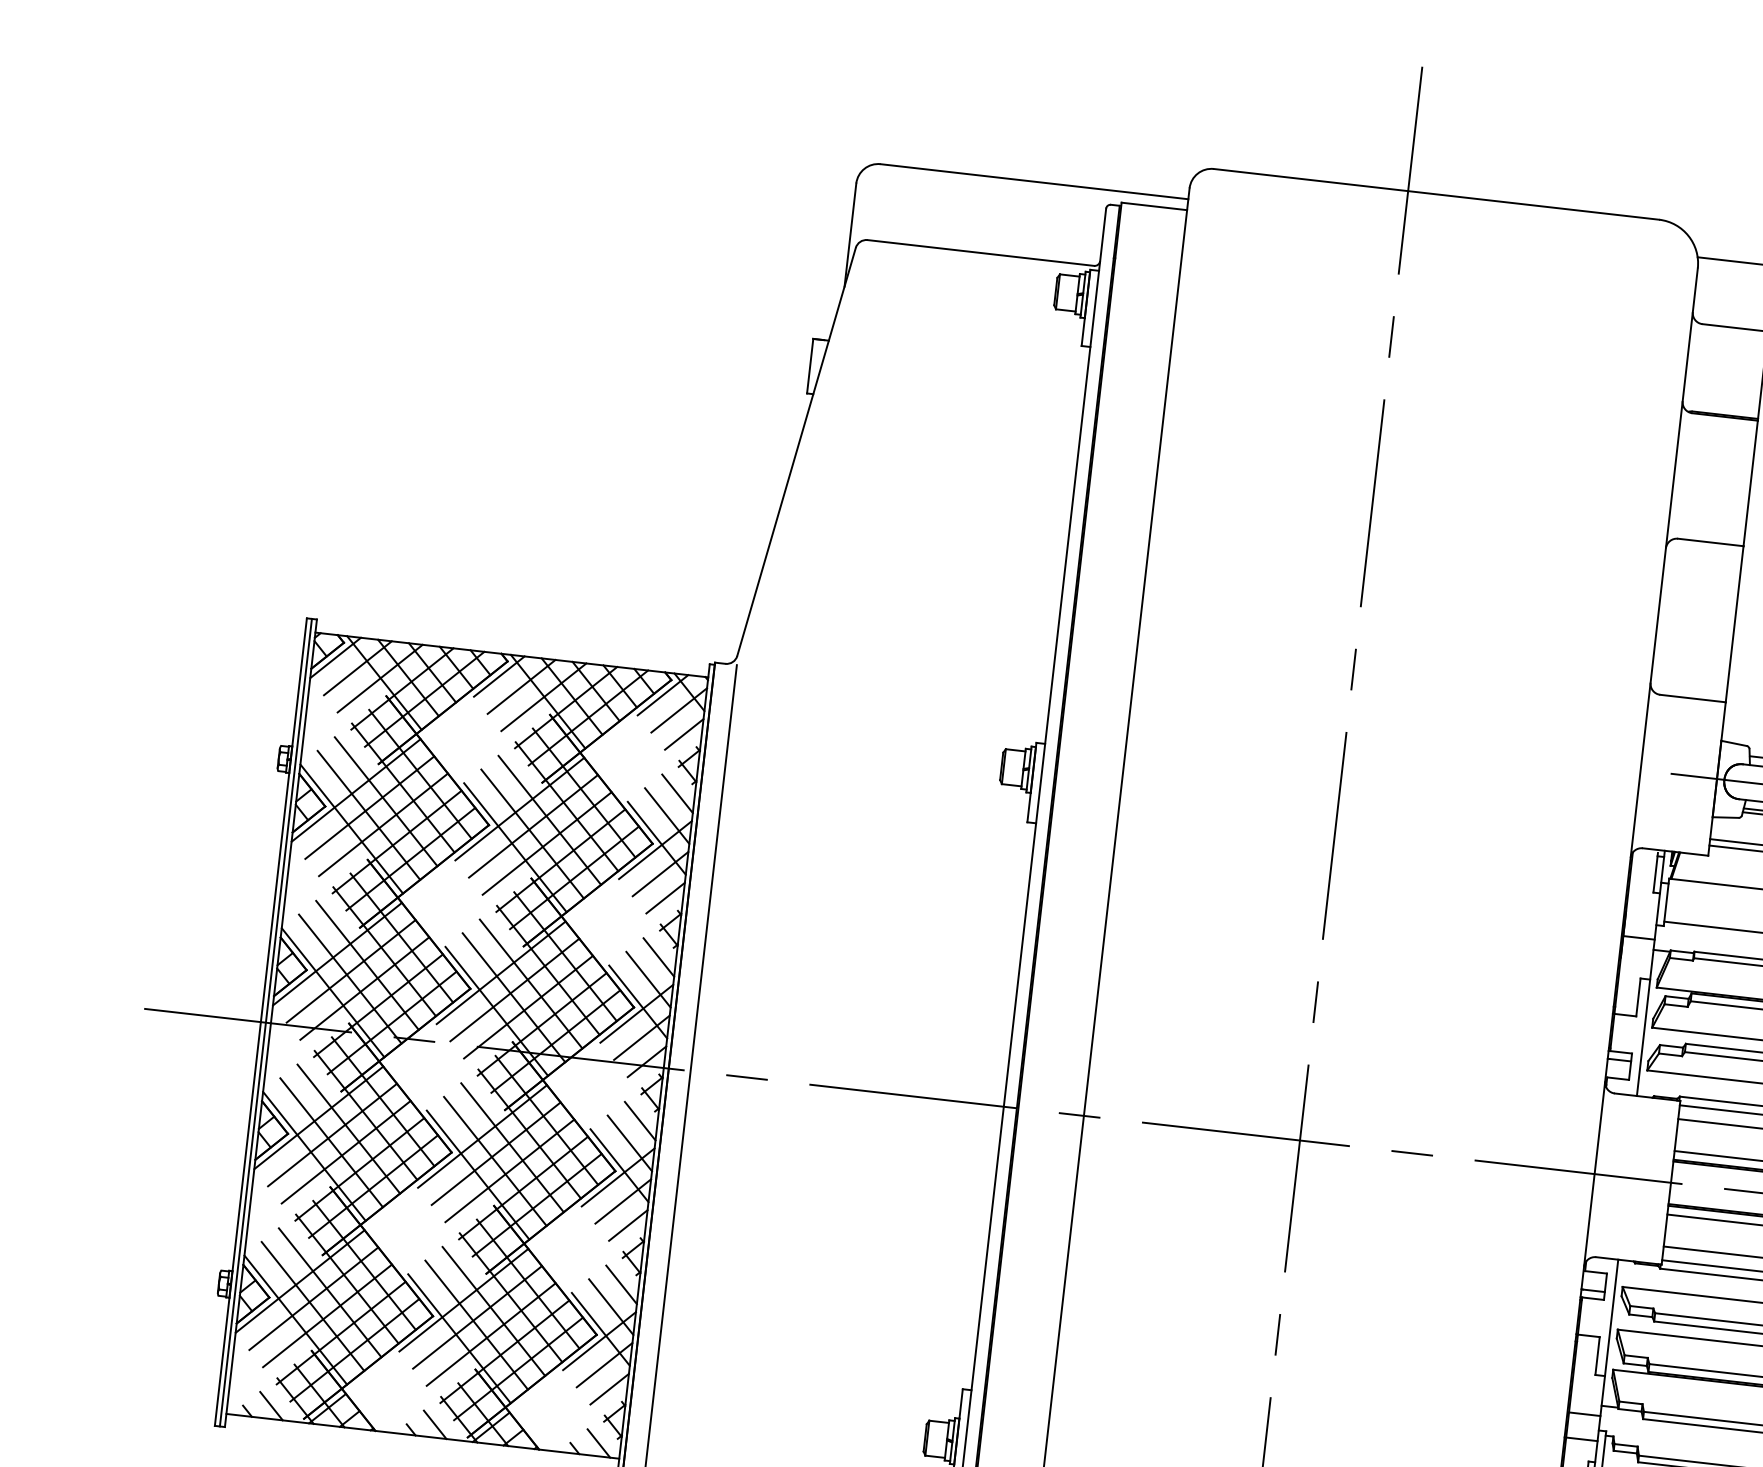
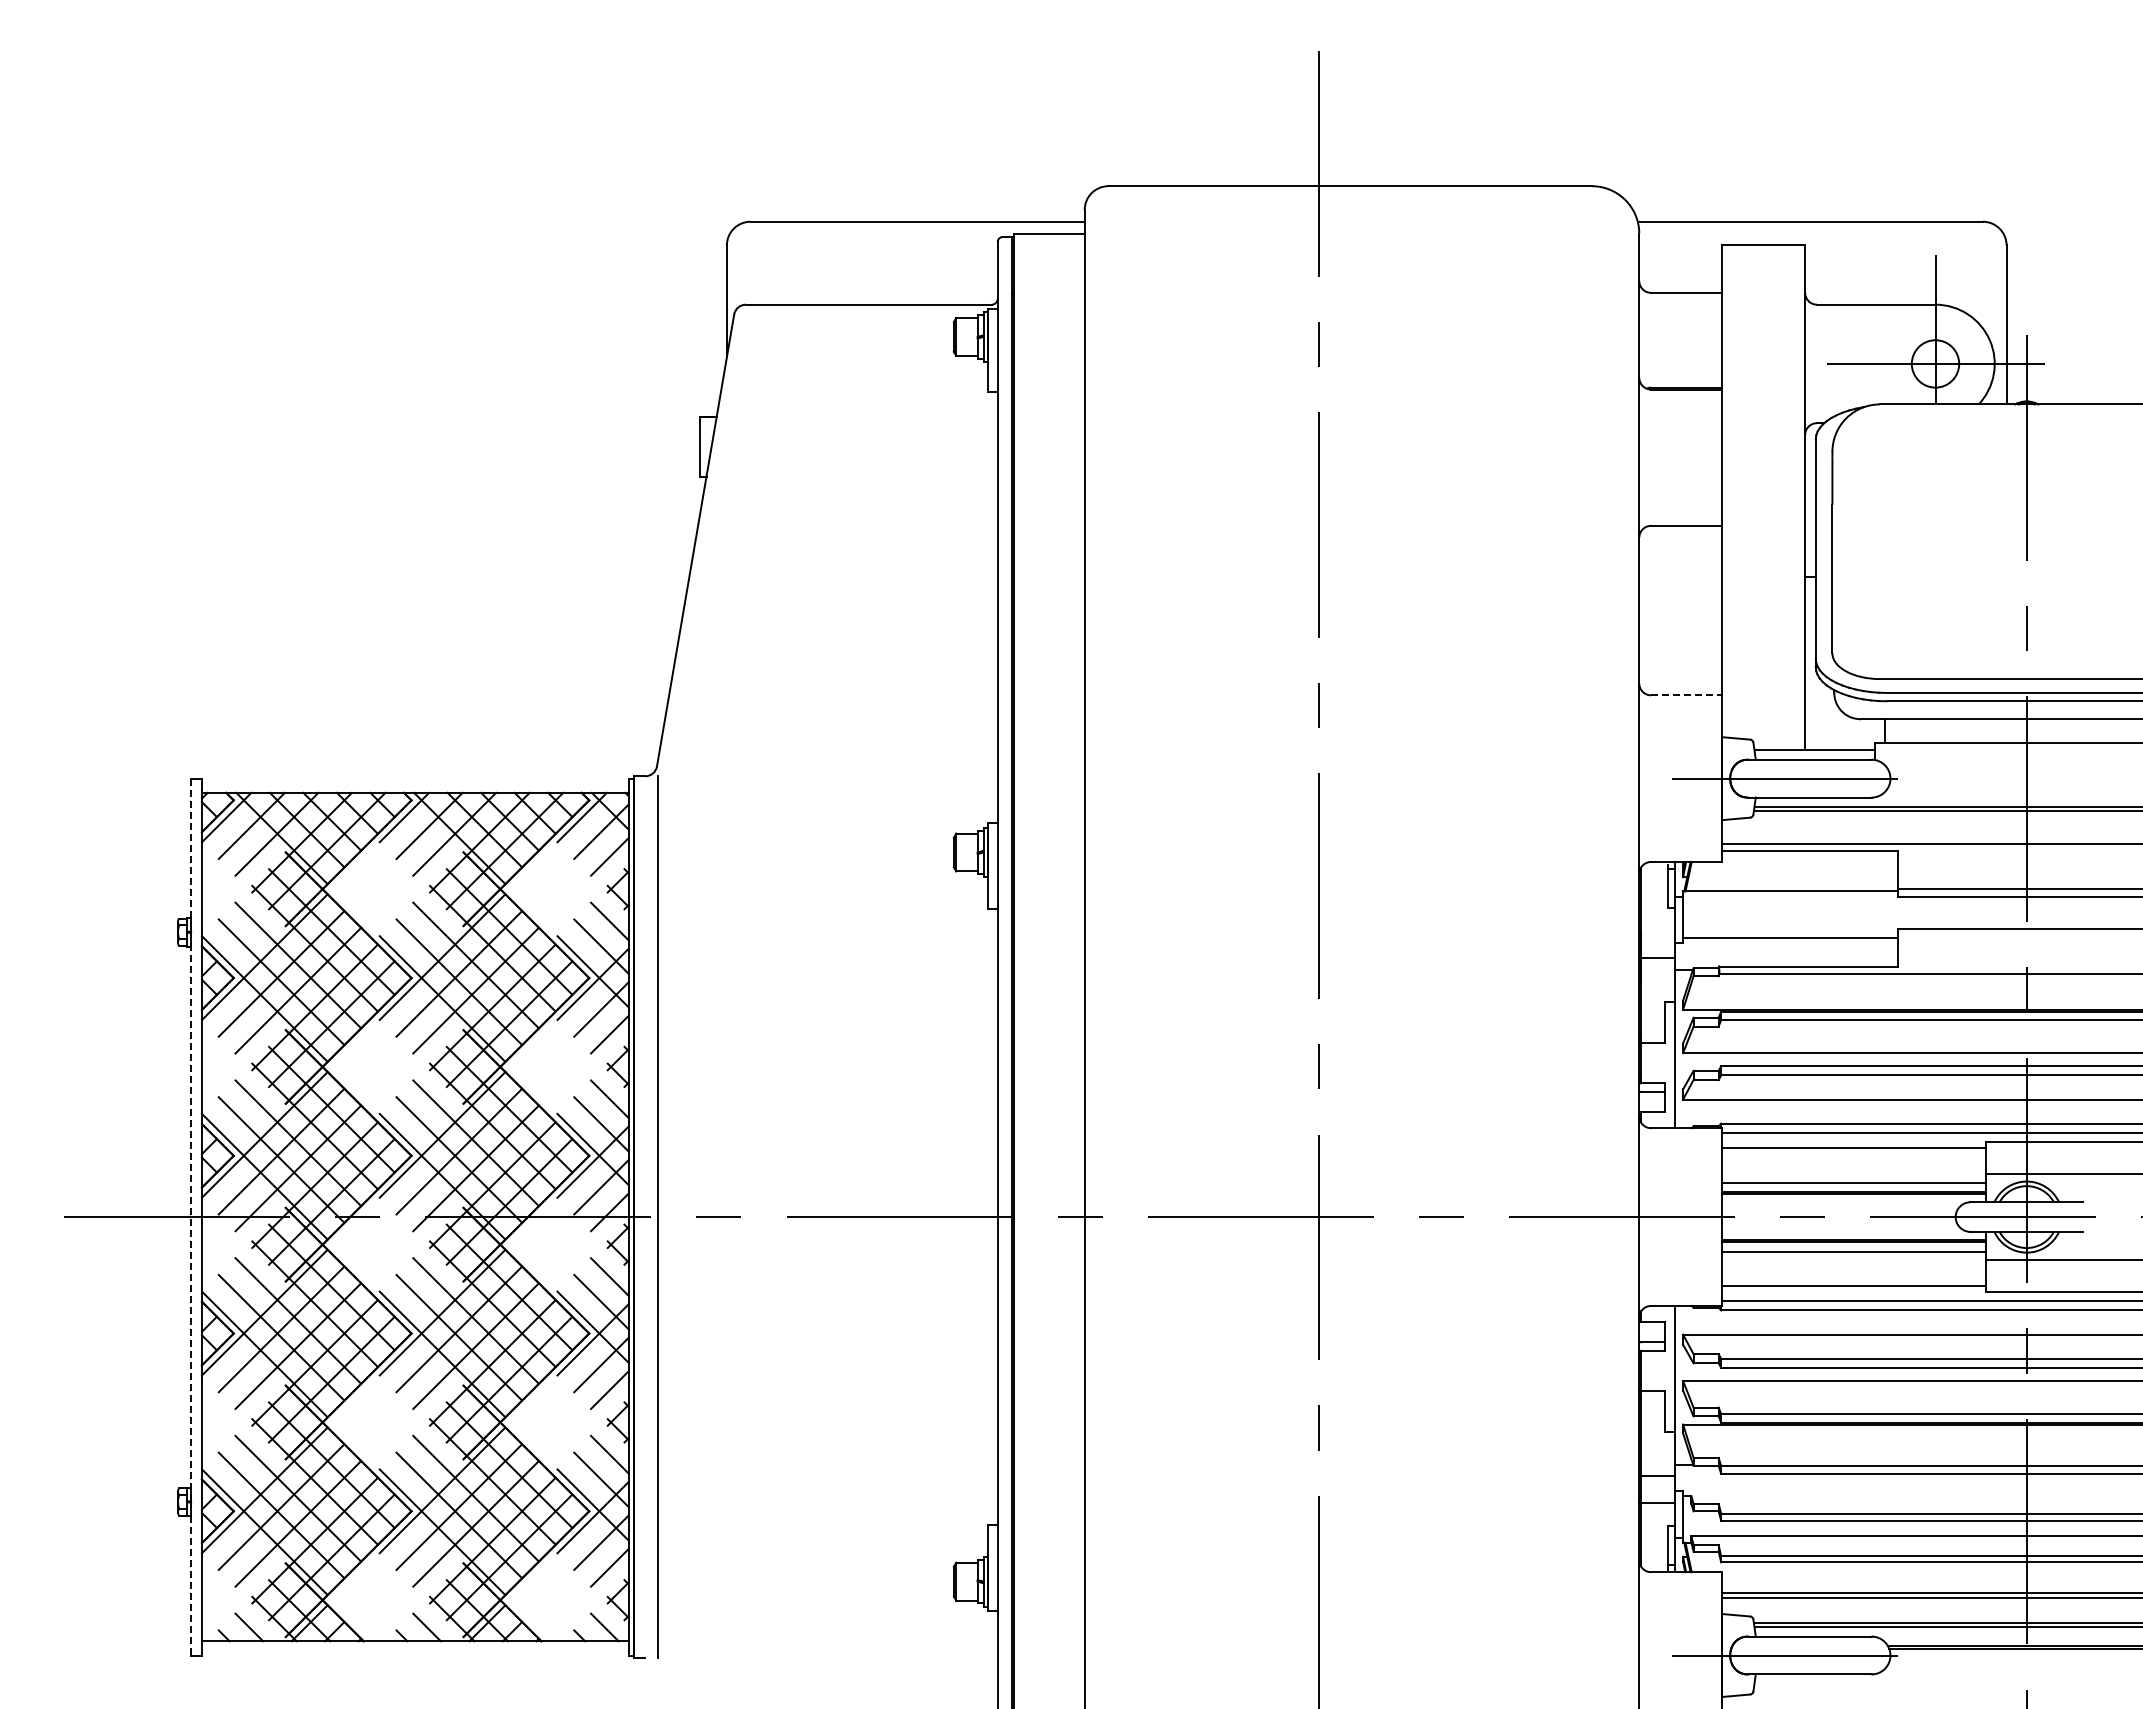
line: (1692, 698) -> (1686, 695), solid -> dashed
line: (261, 1022) -> (191, 1217), solid -> dashed
line: (265, 1022) -> (196, 1216), removed

